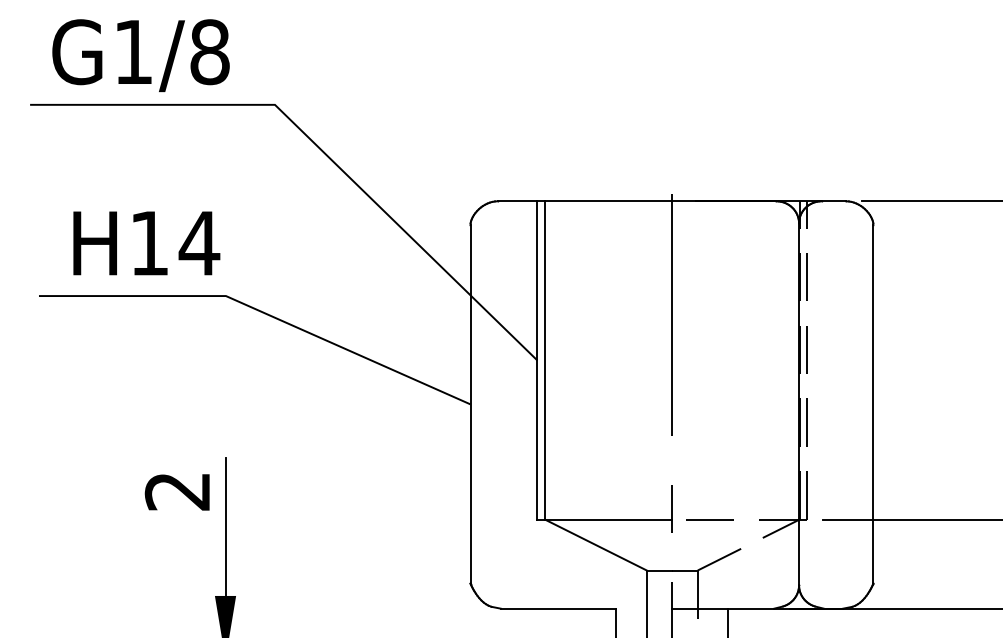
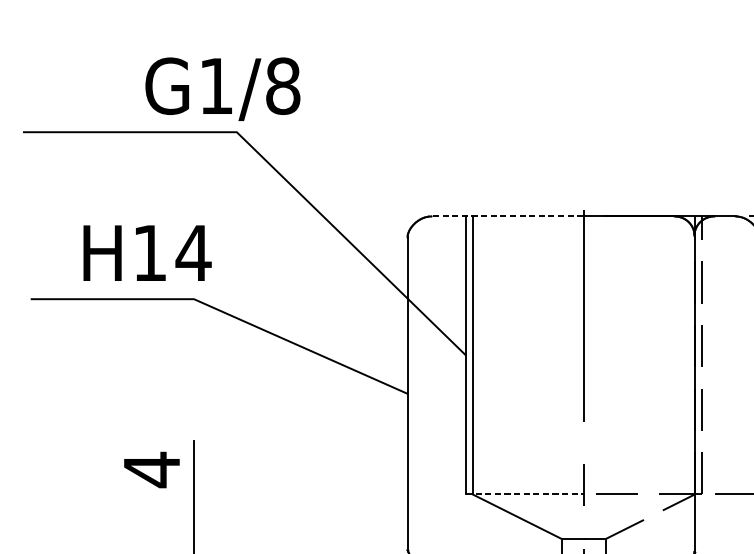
text: (140, 55) -> (222, 89), moved
line: (584, 201) -> (507, 216), solid -> dashed
text: (146, 243) -> (147, 253), moved
text: (176, 491) -> (150, 469), 2 -> 4
line: (605, 519) -> (525, 494), solid -> dashed

